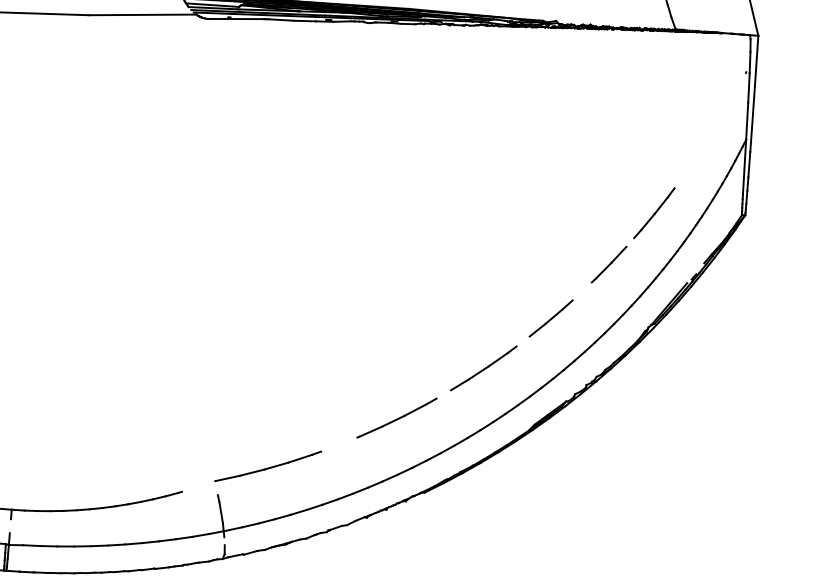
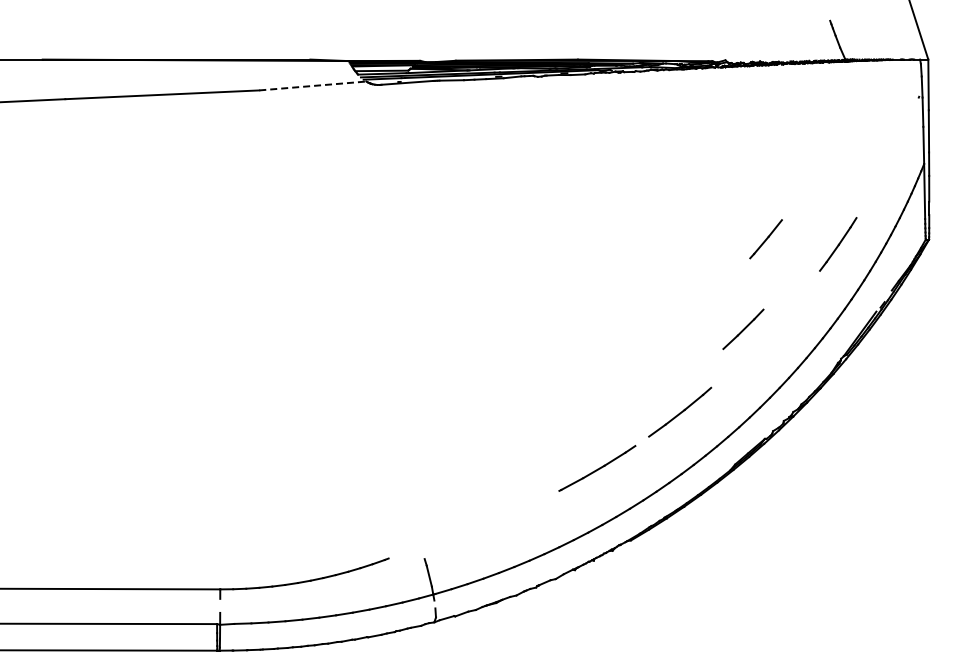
line: (142, 15) -> (312, 86), solid -> dashed
line: (608, 264) -> (765, 239), moved
line: (551, 318) -> (743, 329), moved
part: (268, 466) -> (472, 526), removed

